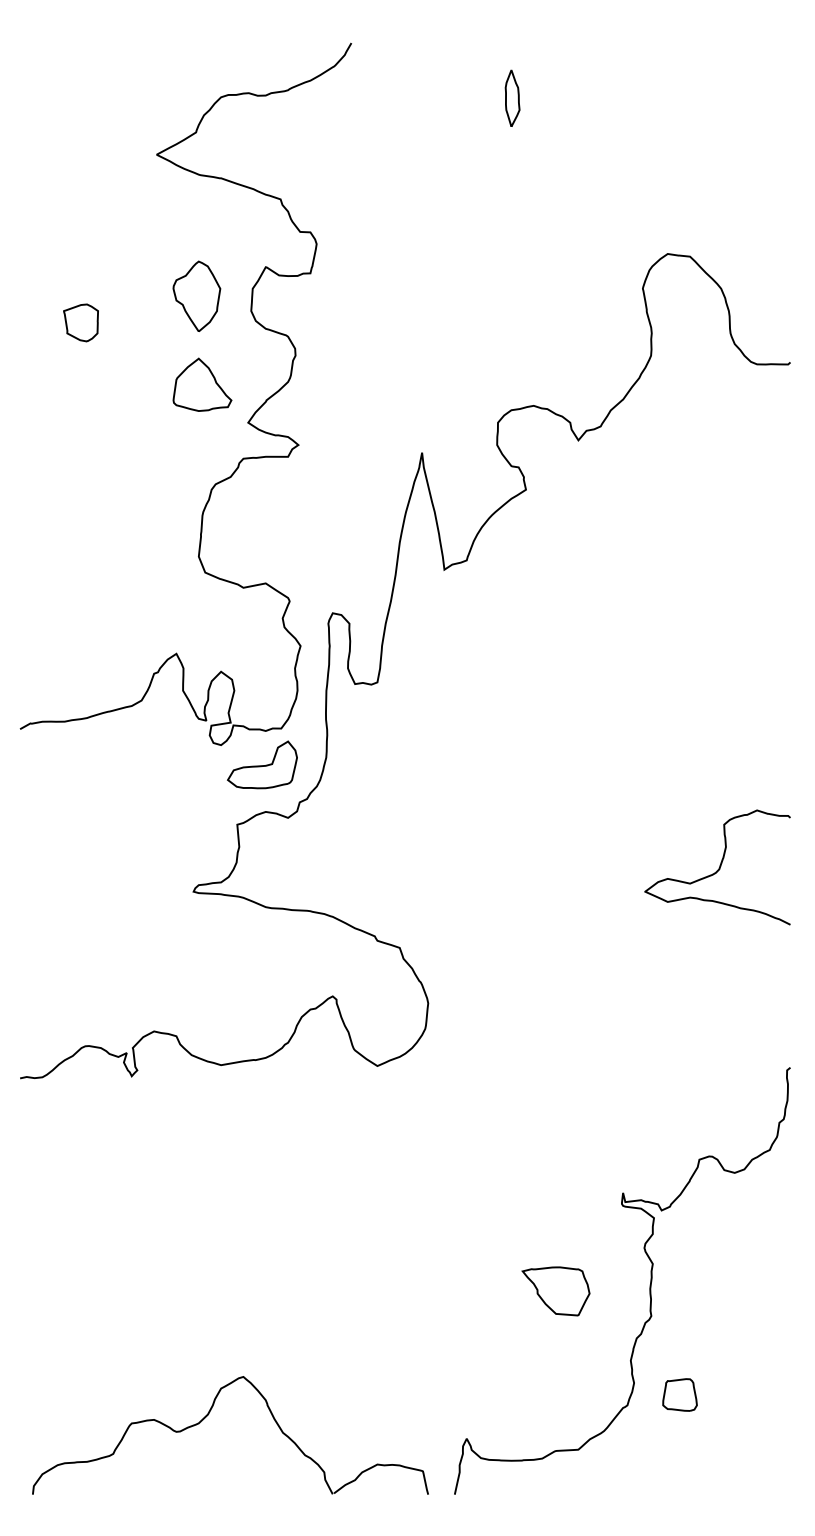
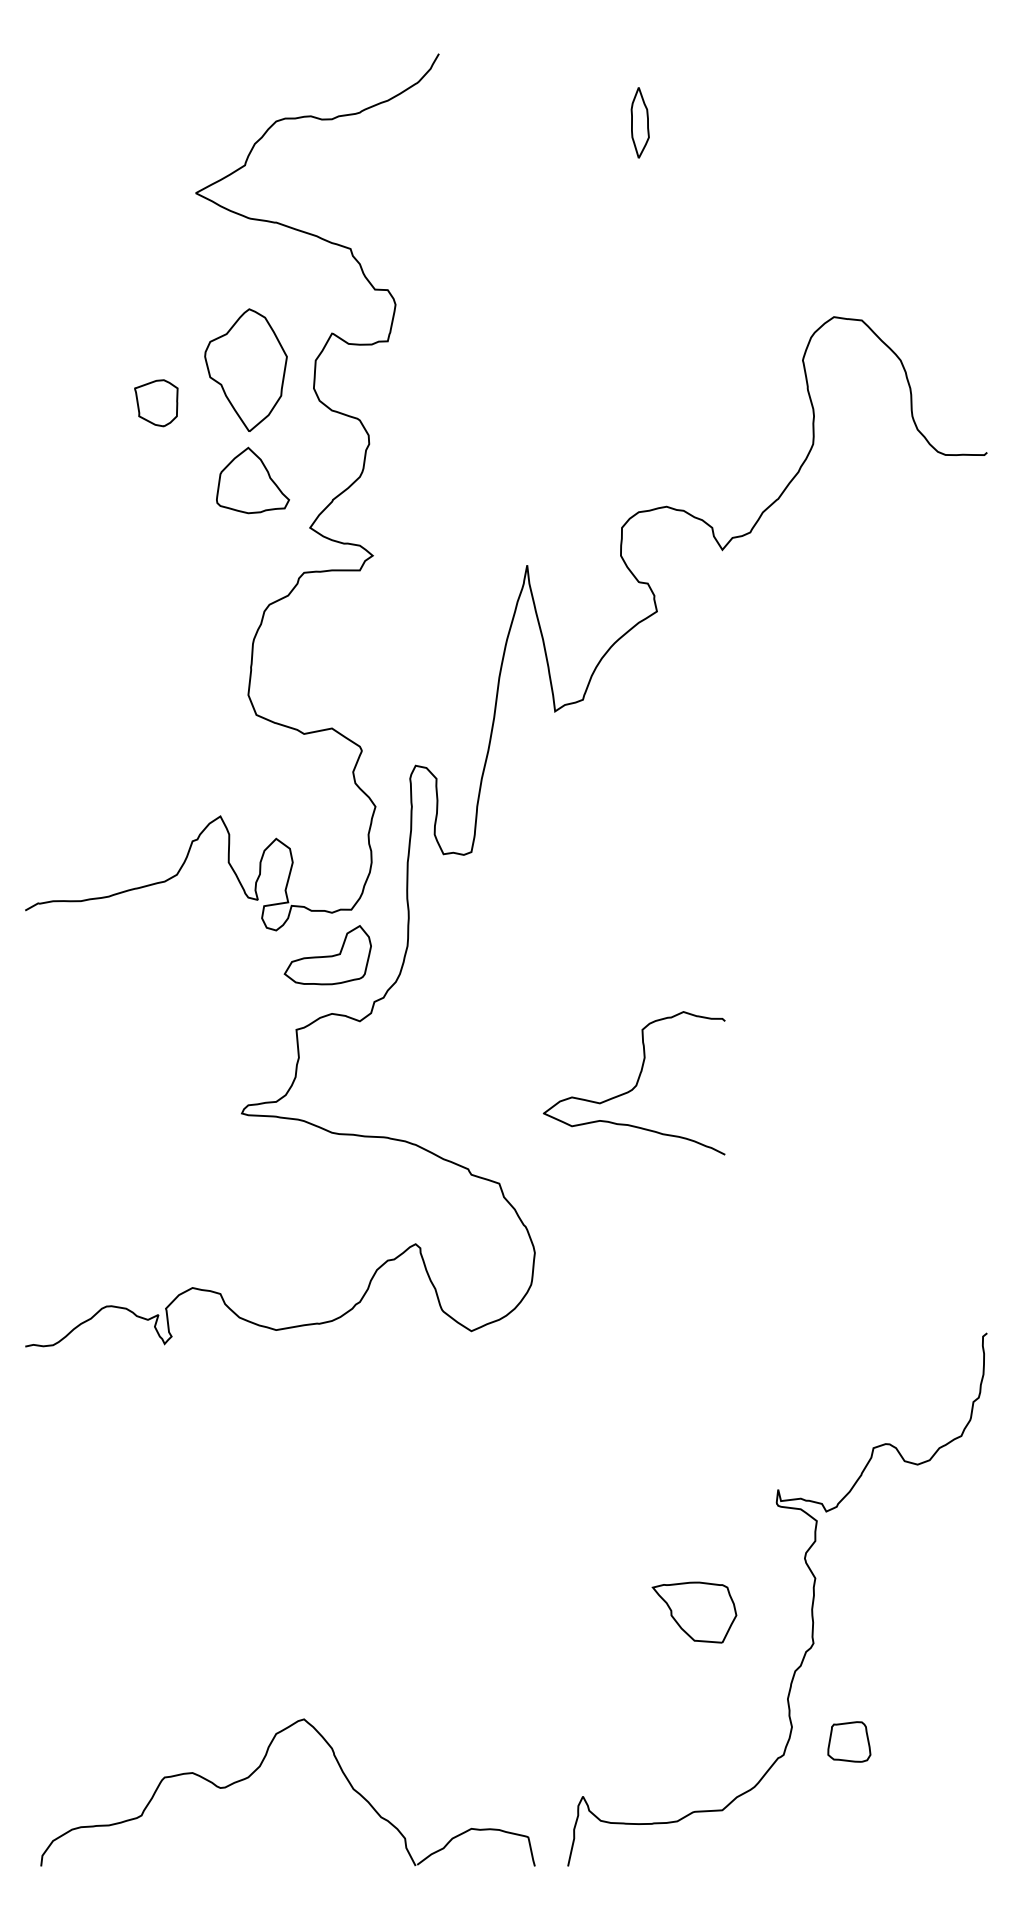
part: (196, 295) -> (245, 369), size x1.4
part: (81, 323) -> (156, 403), moved
curve: (718, 868) -> (635, 1084), moved

